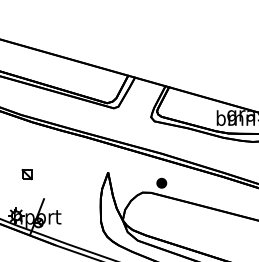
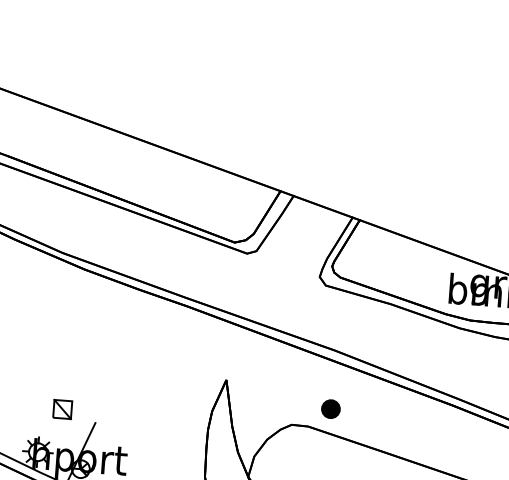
part: (26, 174) -> (61, 409), moved

